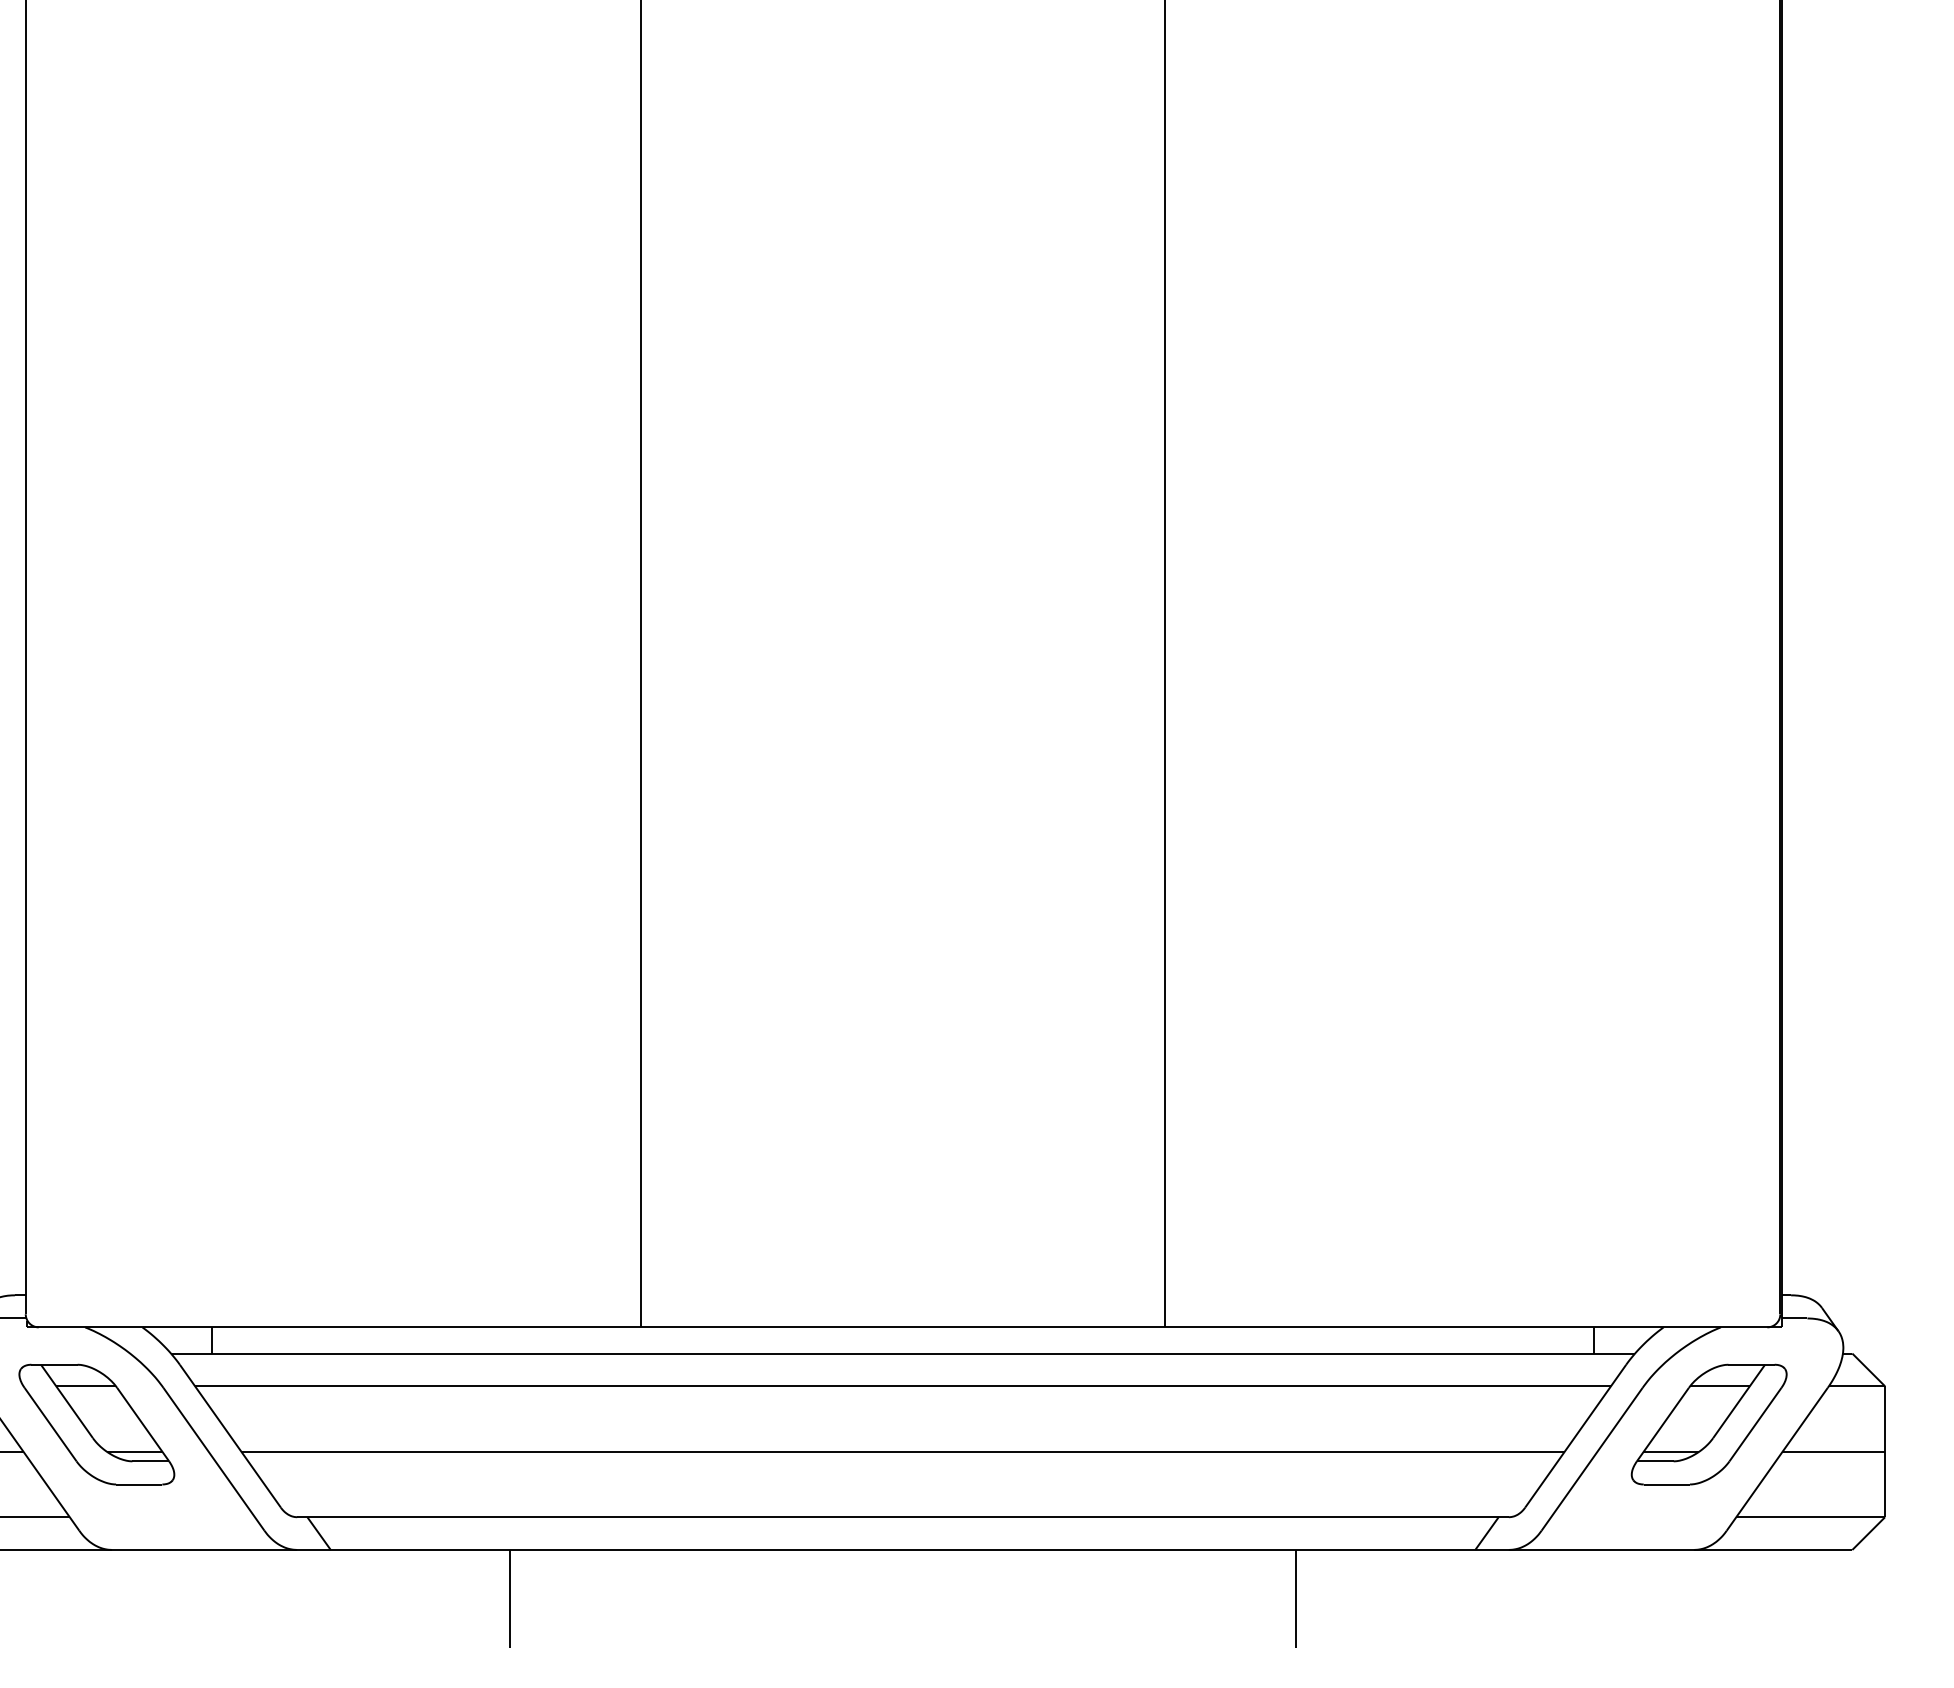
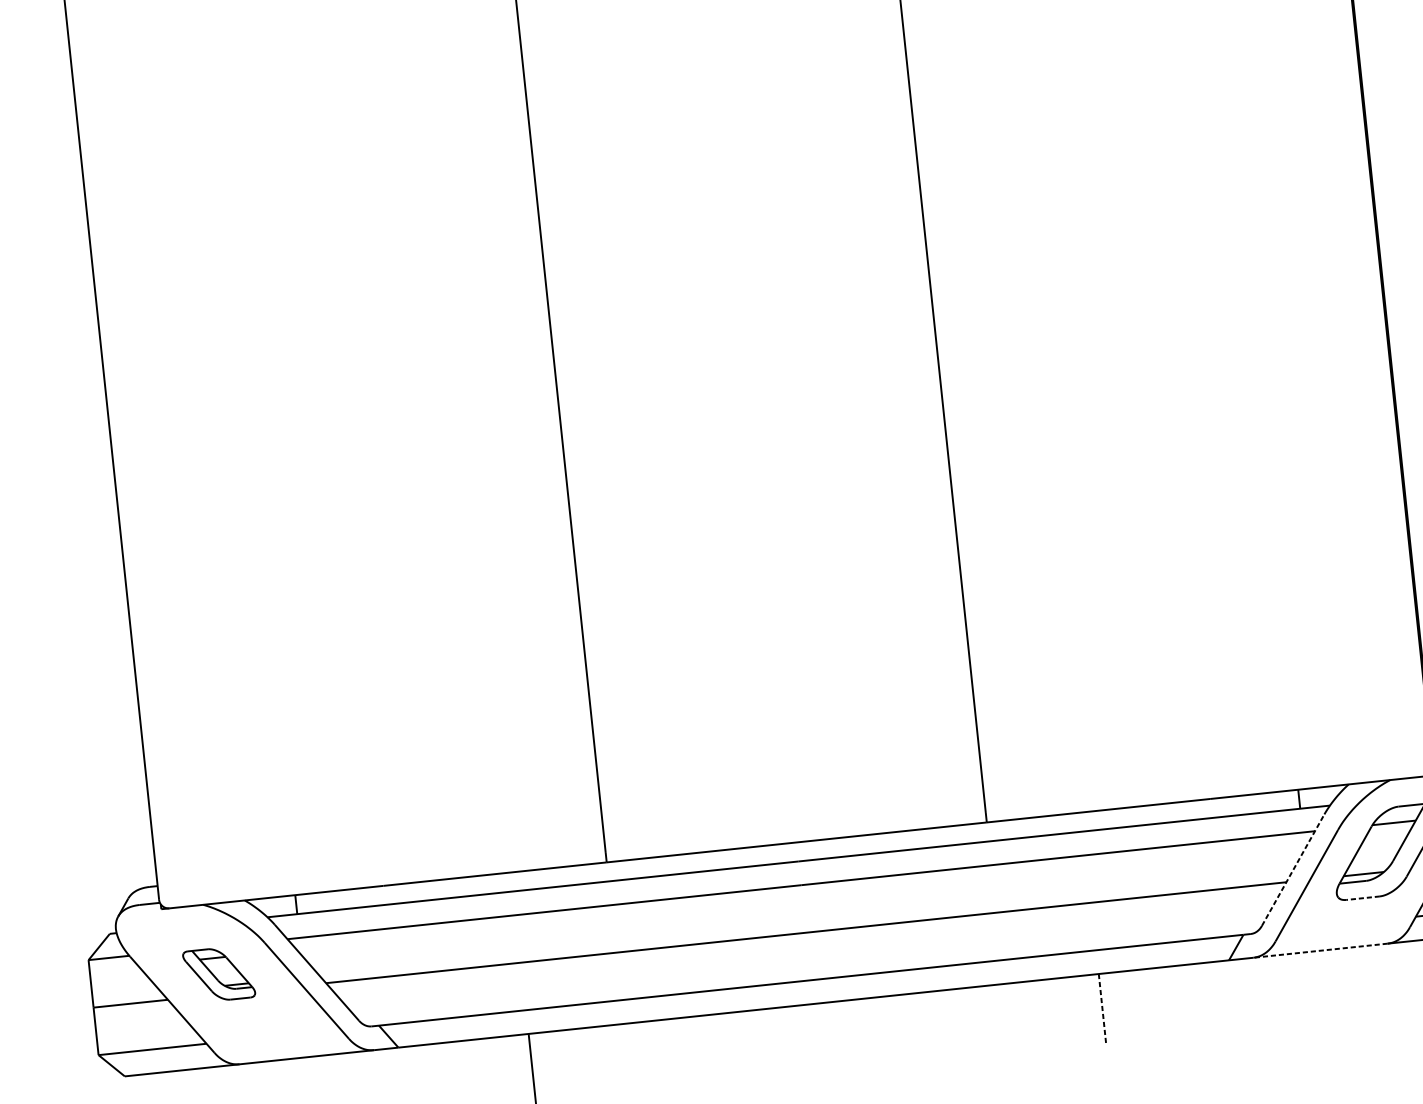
part: (96, 1424) -> (218, 974), size x0.6
line: (1576, 1435) -> (1293, 869), solid -> dashed
line: (1666, 1484) -> (1362, 898), solid -> dashed
line: (1601, 1549) -> (1320, 950), solid -> dashed
line: (1295, 1599) -> (1102, 1009), solid -> dashed

